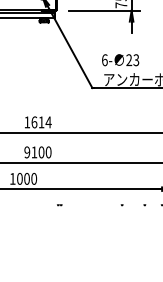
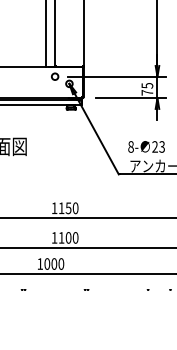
text: (104, 59) -> (130, 146), 6- -> 8-
text: (41, 122) -> (68, 208), 1614 -> 1150
text: (27, 152) -> (54, 237), 9100 -> 1100

